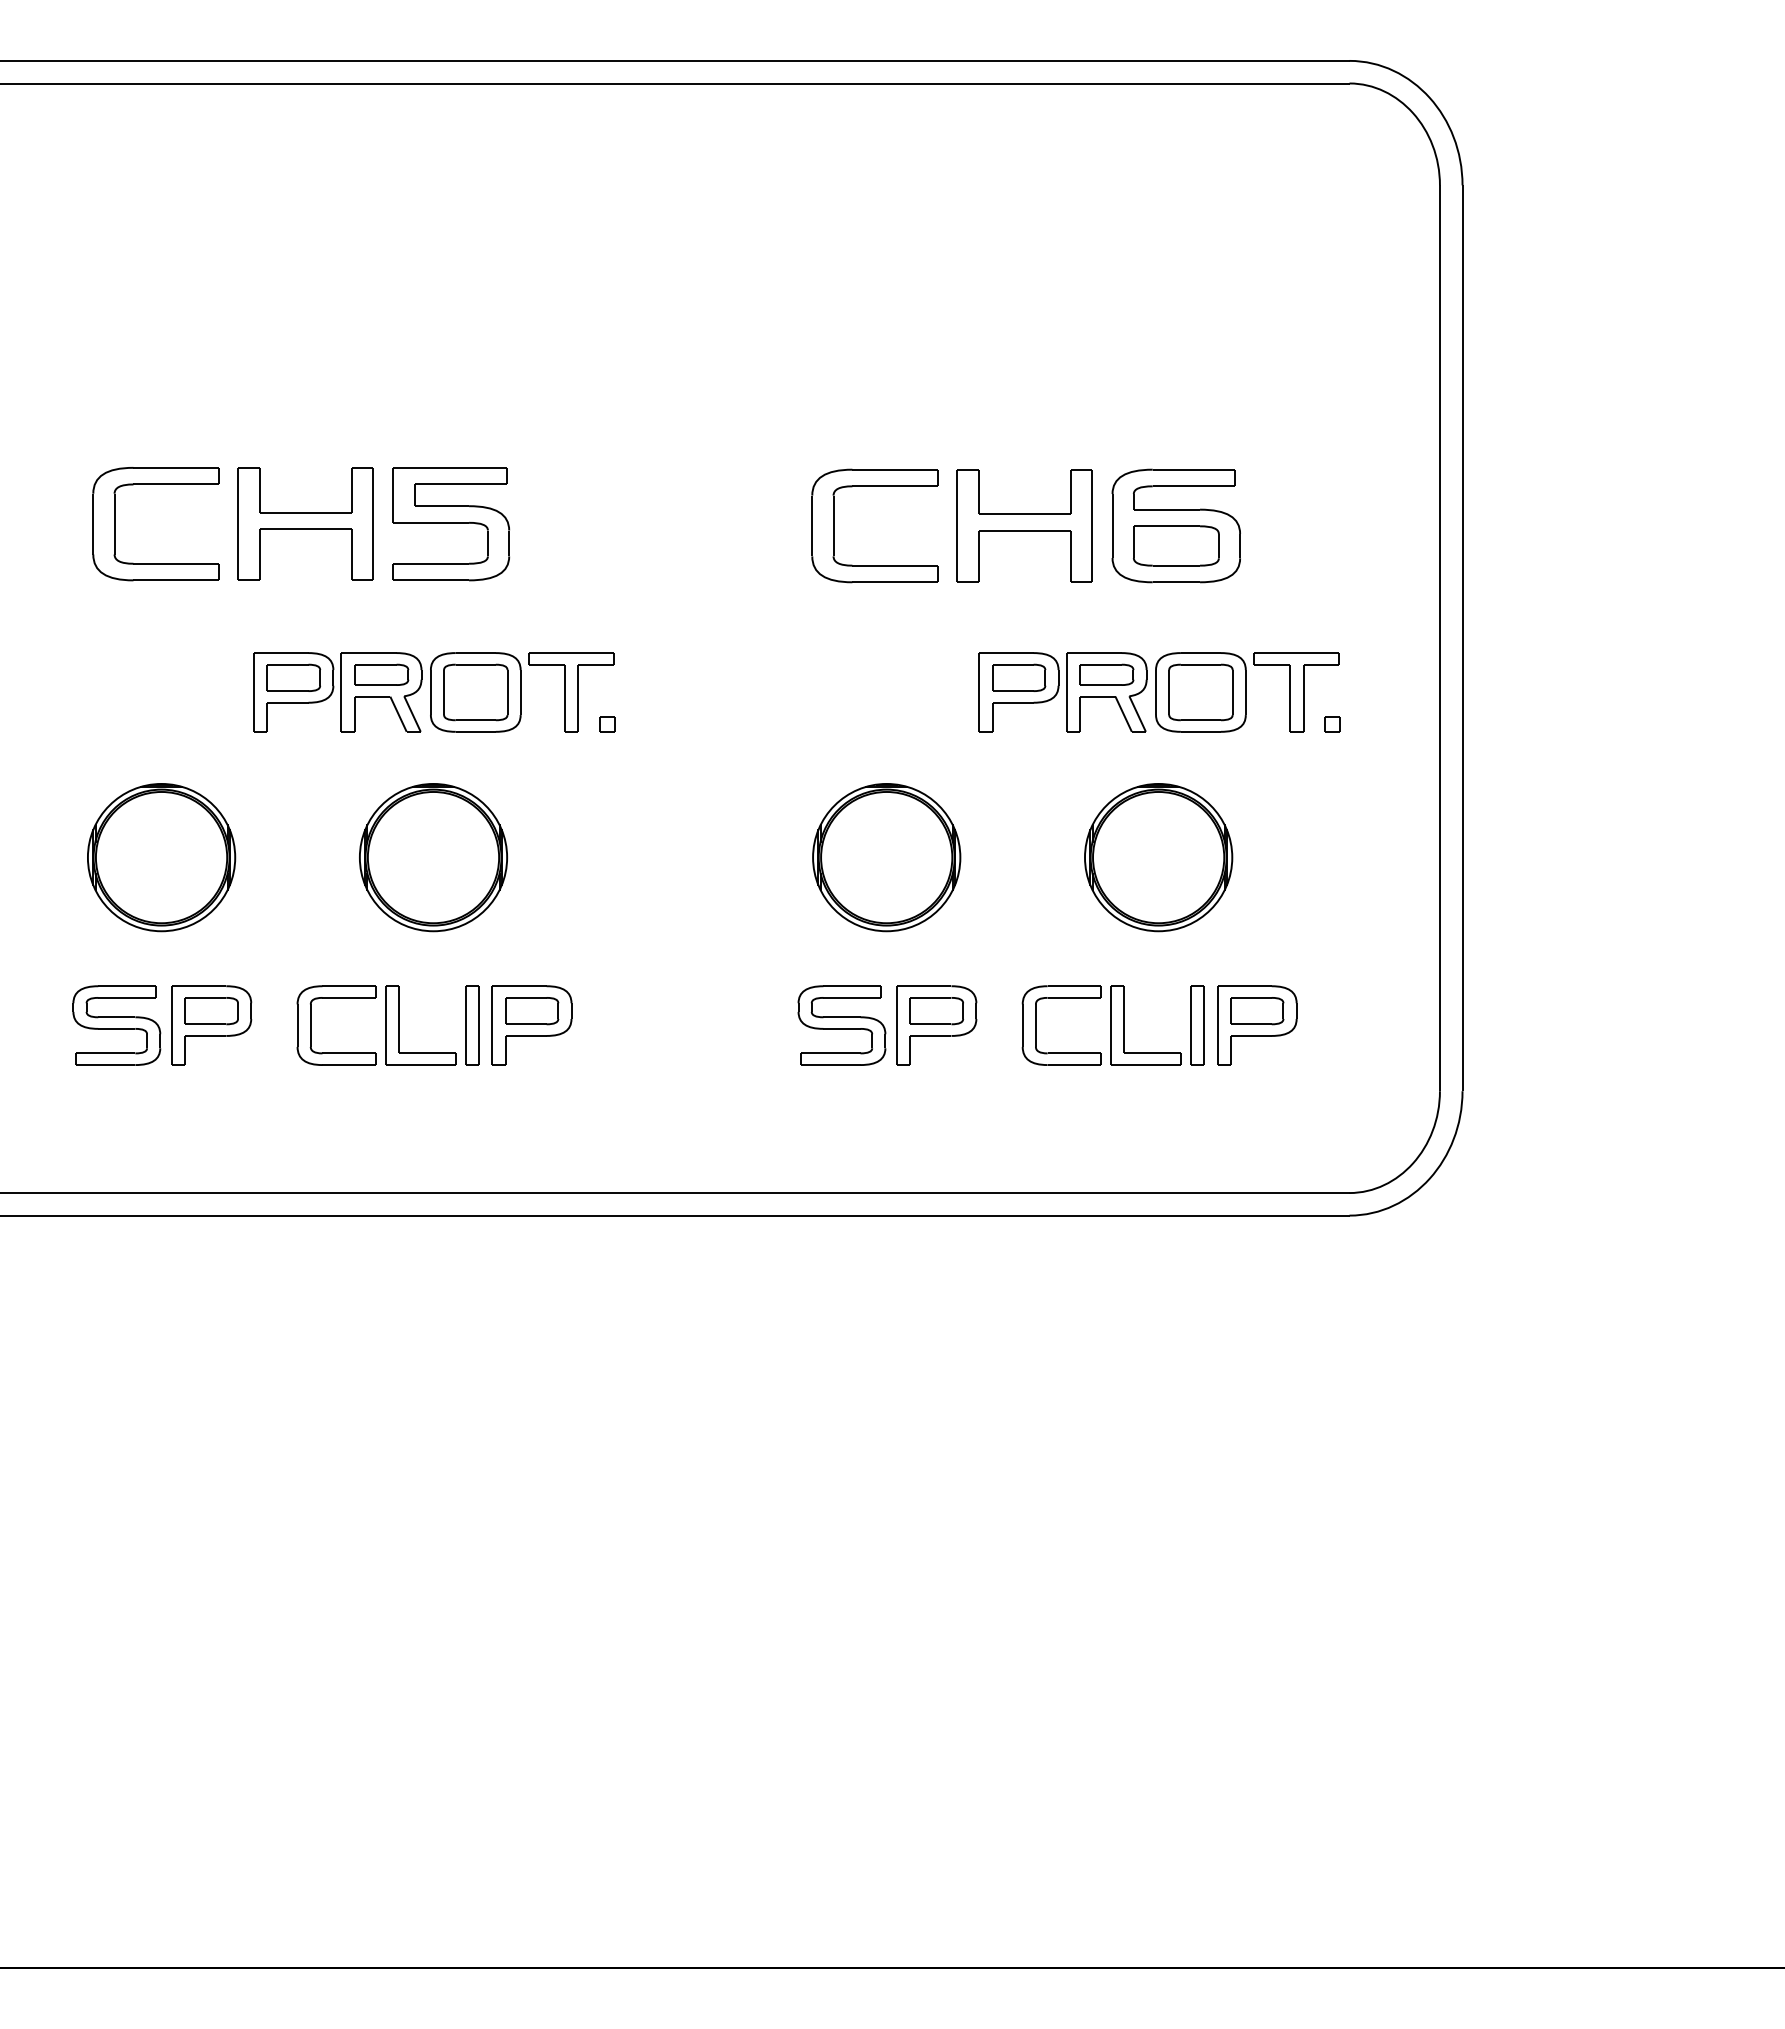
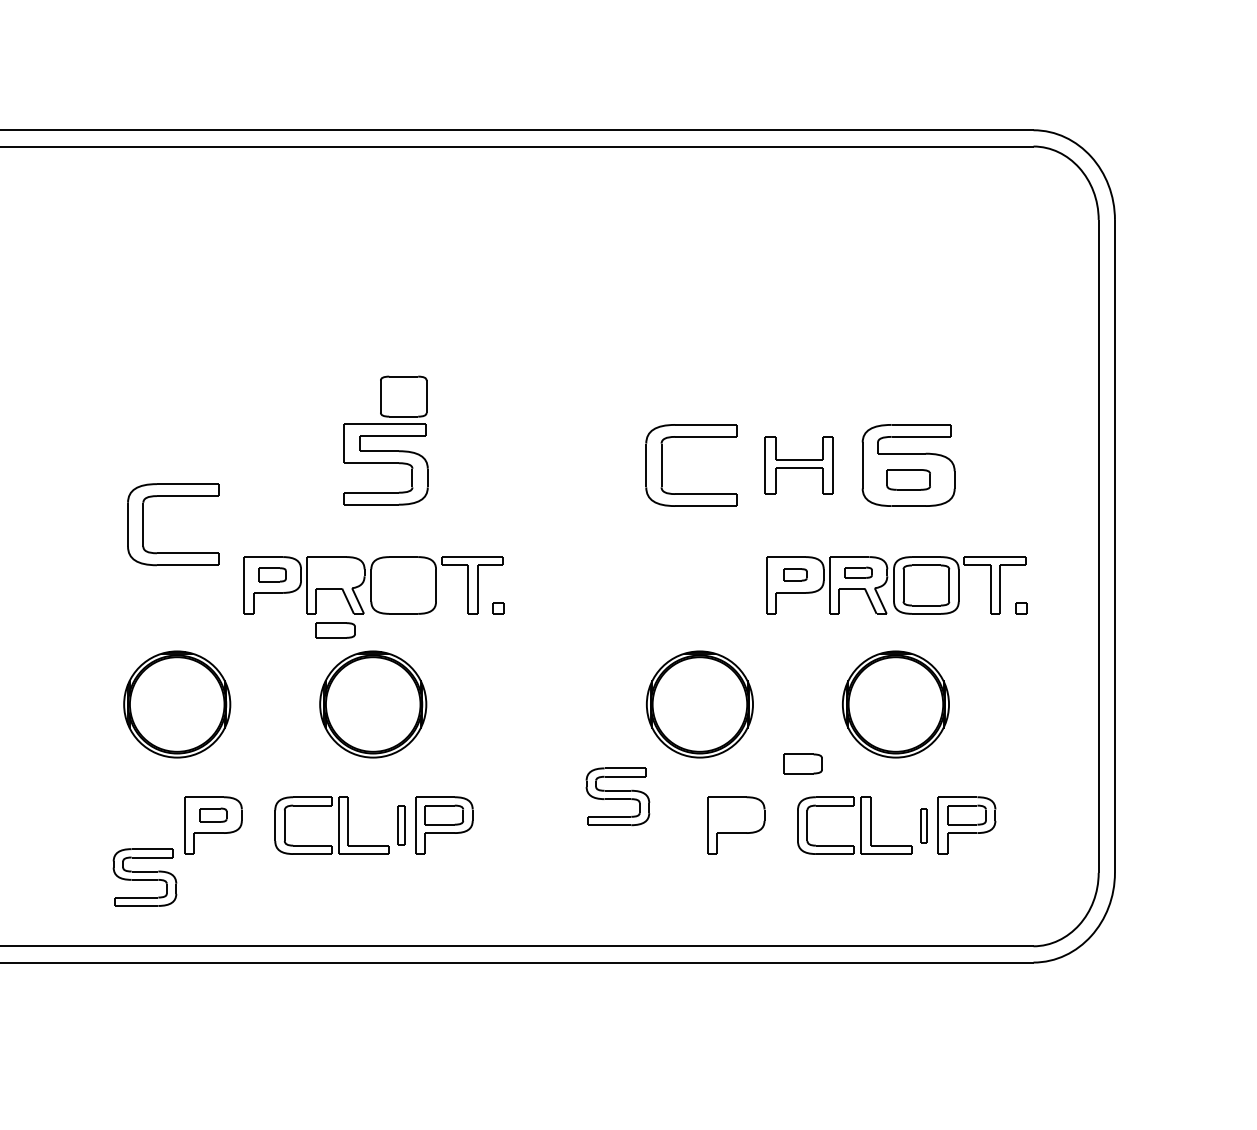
part: (305, 523) -> (280, 463), removed
part: (1024, 525) -> (799, 465), size x0.7
part: (1176, 545) -> (908, 479), size x0.7
part: (155, 563) -> (172, 553), moved
part: (381, 674) -> (335, 630), moved
part: (1106, 674) -> (858, 572), size x0.7
part: (293, 677) -> (272, 574), size x0.7
part: (1019, 677) -> (795, 574), size x0.6
part: (475, 692) -> (403, 396), moved
part: (211, 1011) -> (213, 815), size x0.7
part: (936, 1011) -> (802, 764), moved
part: (116, 1025) -> (144, 877), moved
part: (472, 1025) -> (401, 825), size x0.7
part: (841, 1025) -> (617, 796), moved
part: (1197, 1025) -> (923, 825), size x0.6

